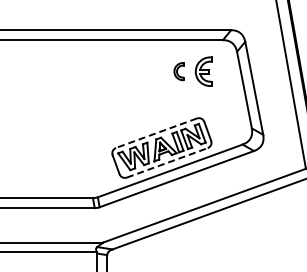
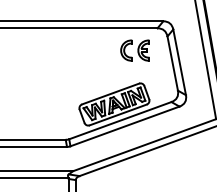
part: (178, 71) -> (126, 50), size x1.67
line: (156, 133) -> (110, 94), dashed -> solid
line: (167, 162) -> (118, 114), dashed -> solid

